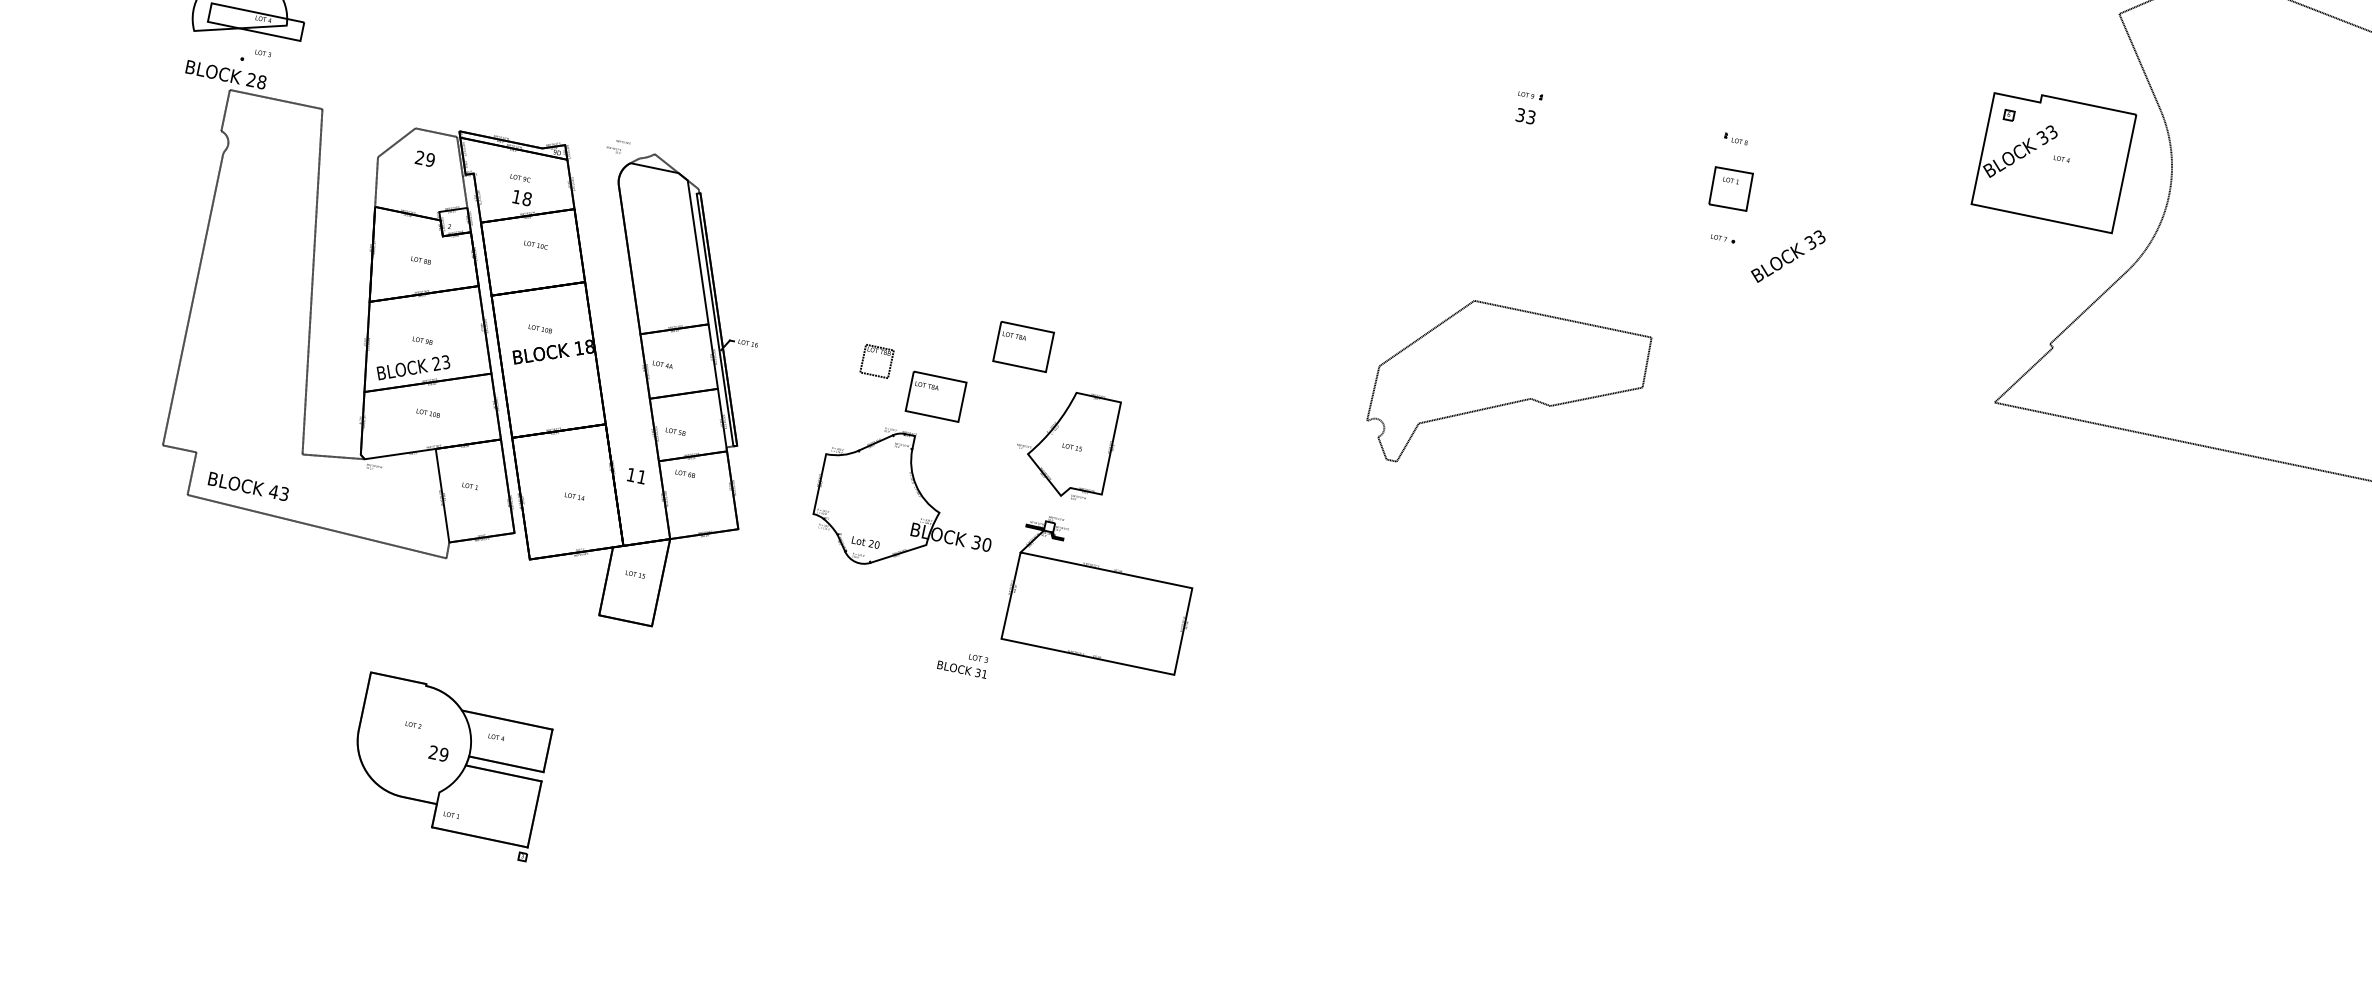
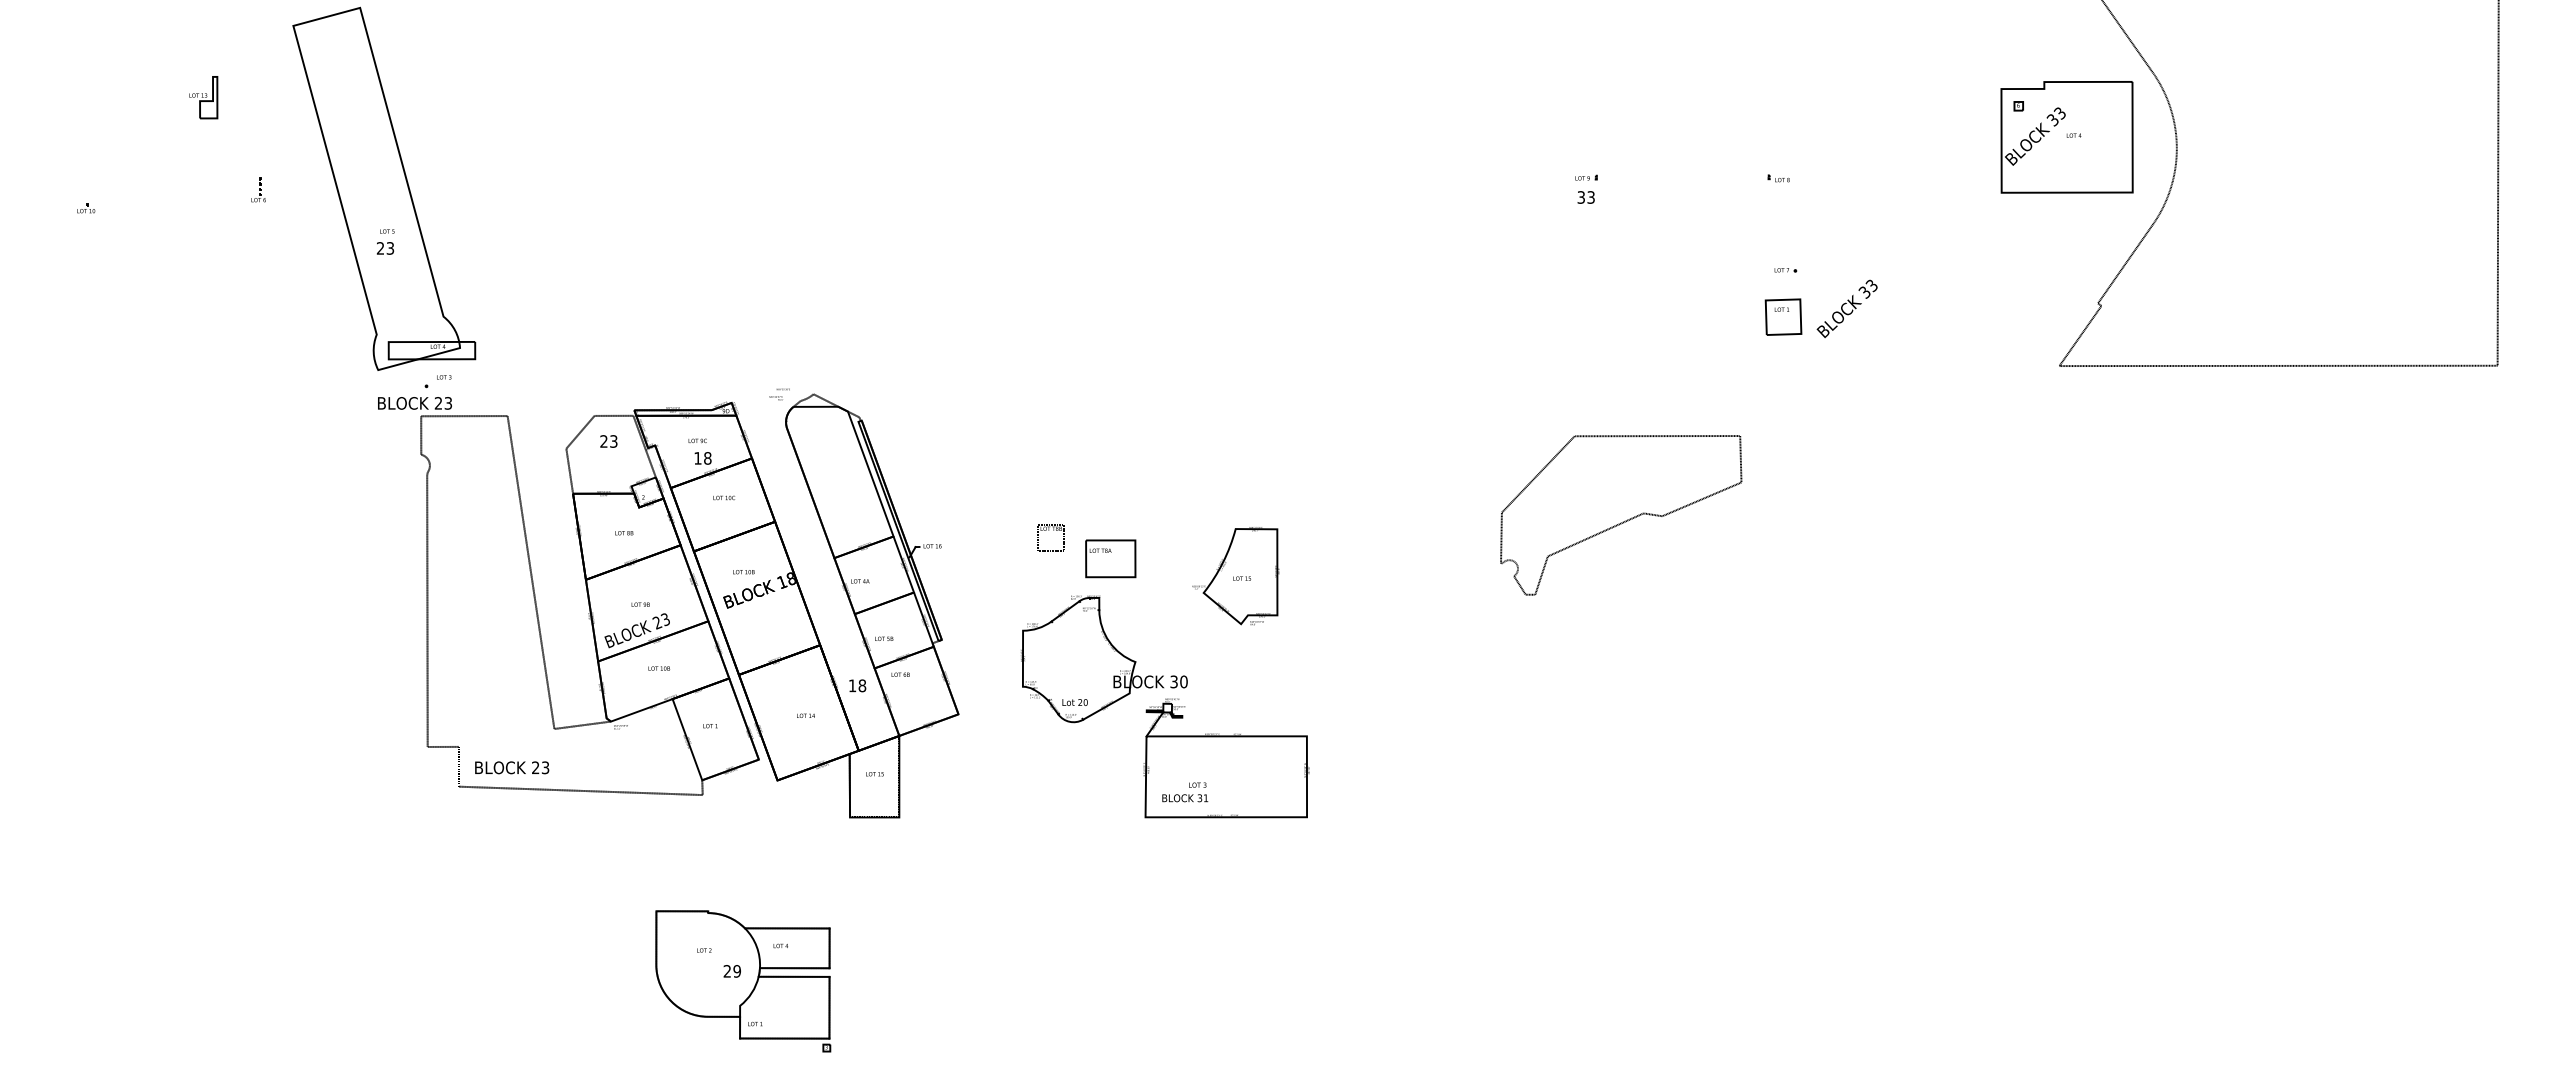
text: (261, 82) -> (448, 403), 28 -> 23
text: (430, 159) -> (613, 441), 29 -> 23
part: (1731, 188) -> (1783, 316), moved
text: (1787, 255) -> (1846, 308), moved
part: (1023, 346) -> (1179, 497), removed
part: (1506, 396) -> (1621, 515), moved
text: (642, 476) -> (862, 685), 11 -> 18
text: (273, 491) -> (535, 767), 43 -> 23
part: (1101, 594) -> (1226, 758), moved

